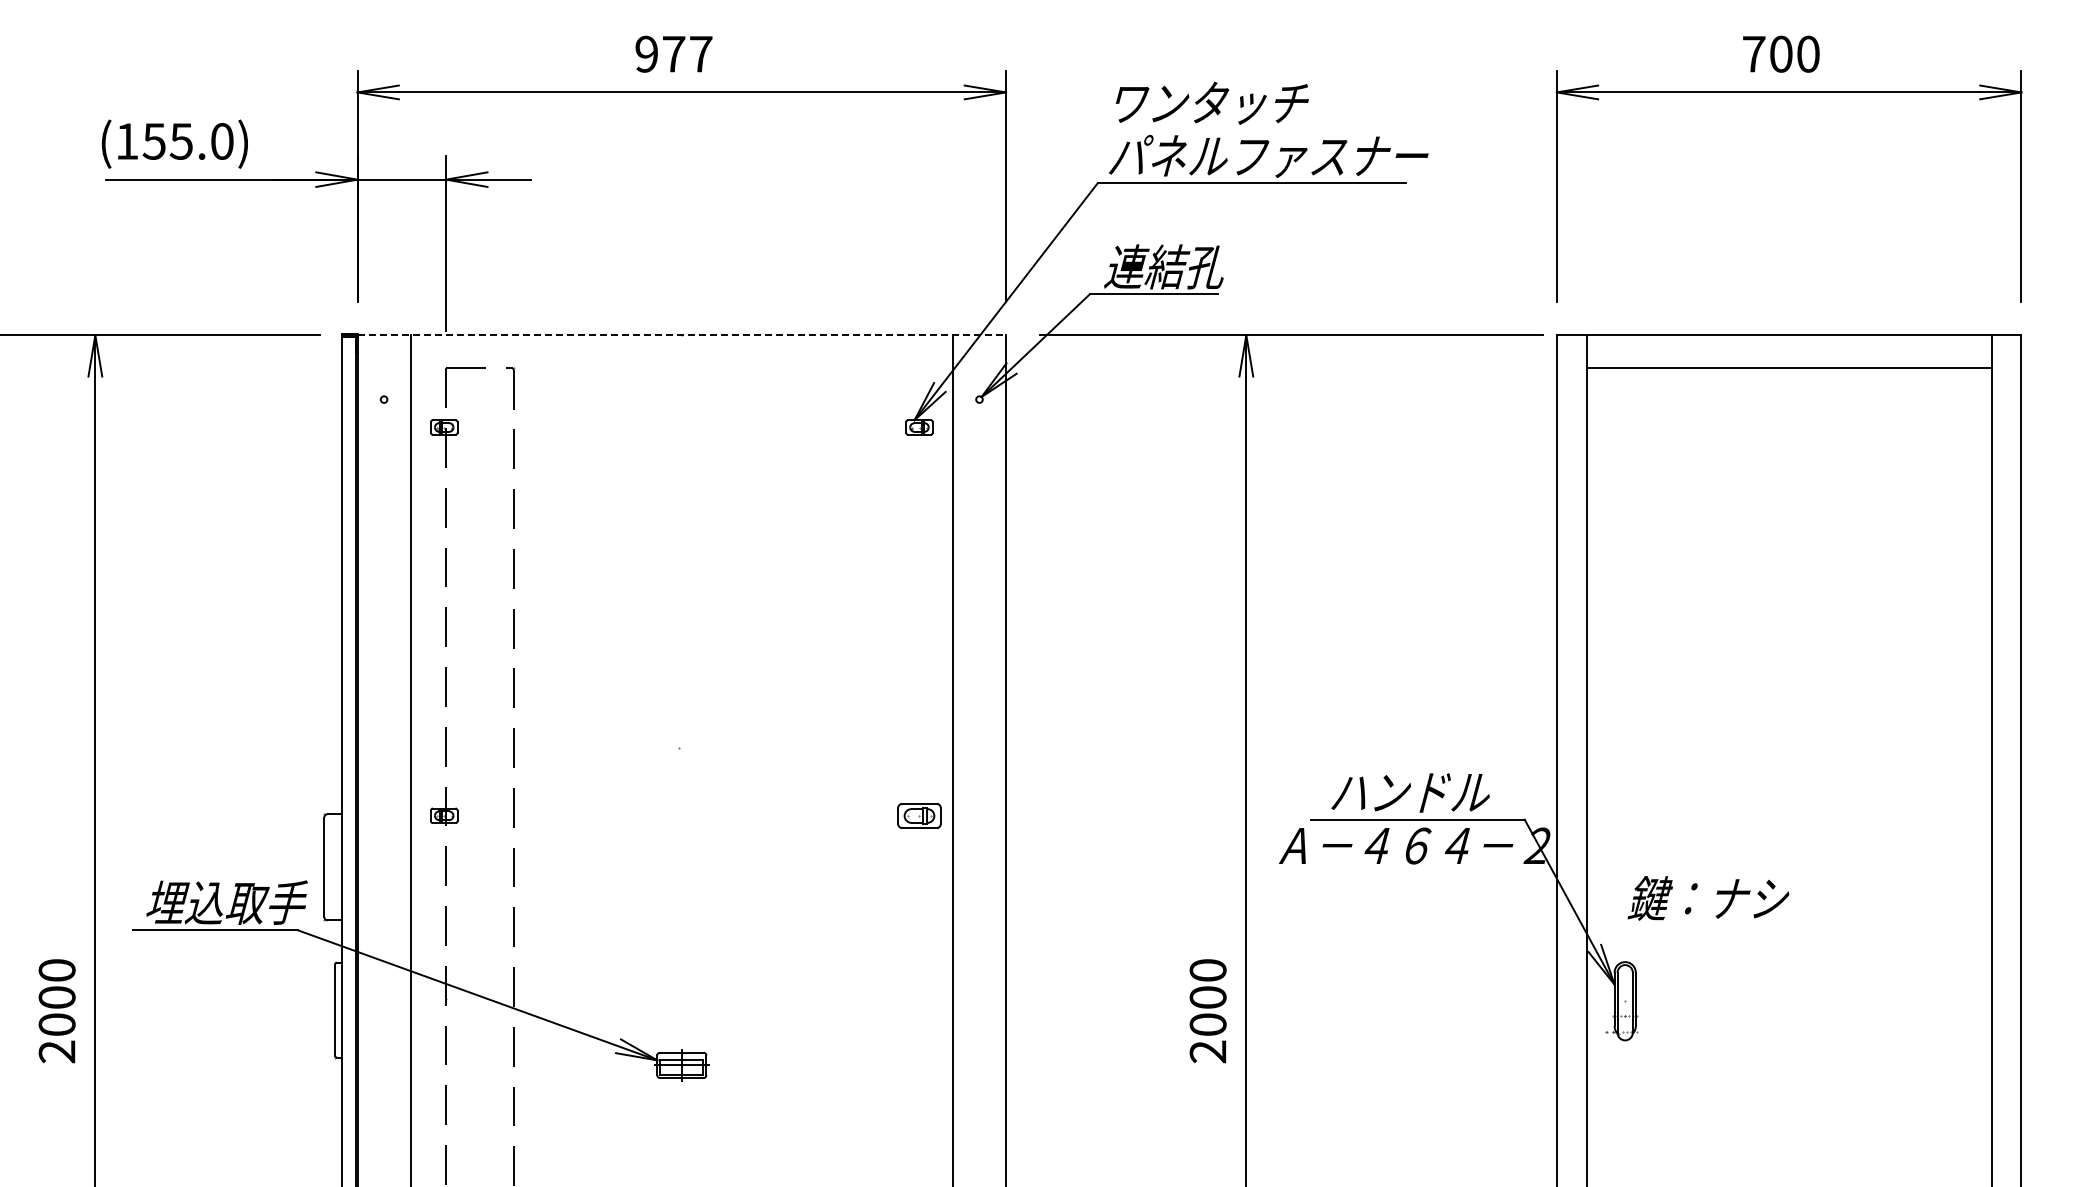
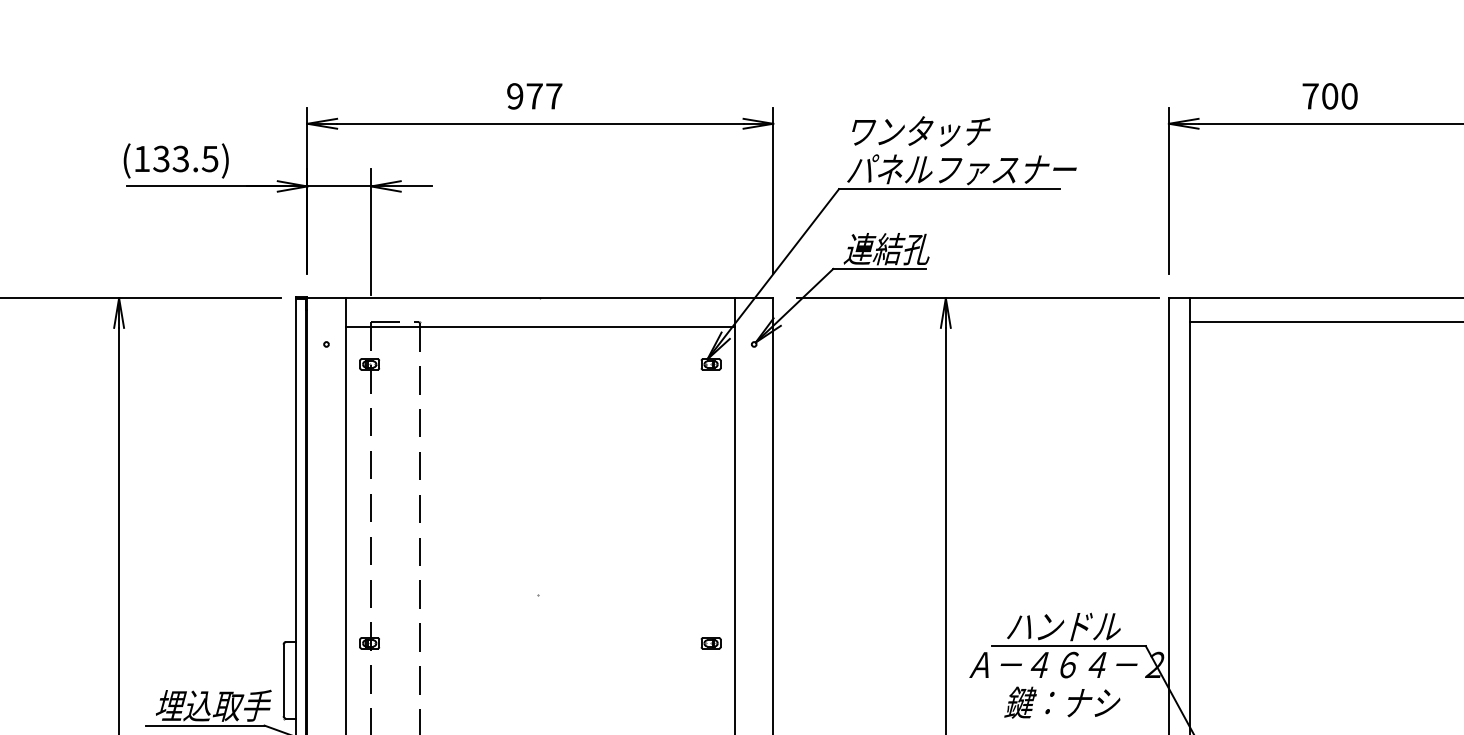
text: (187, 141) -> (185, 159), (155.0) -> (133.5)
line: (682, 335) -> (540, 298), dashed -> solid
line: (681, 375) -> (540, 327), added
part: (919, 815) -> (711, 643), size x0.62
text: (1708, 898) -> (1062, 702), moved

